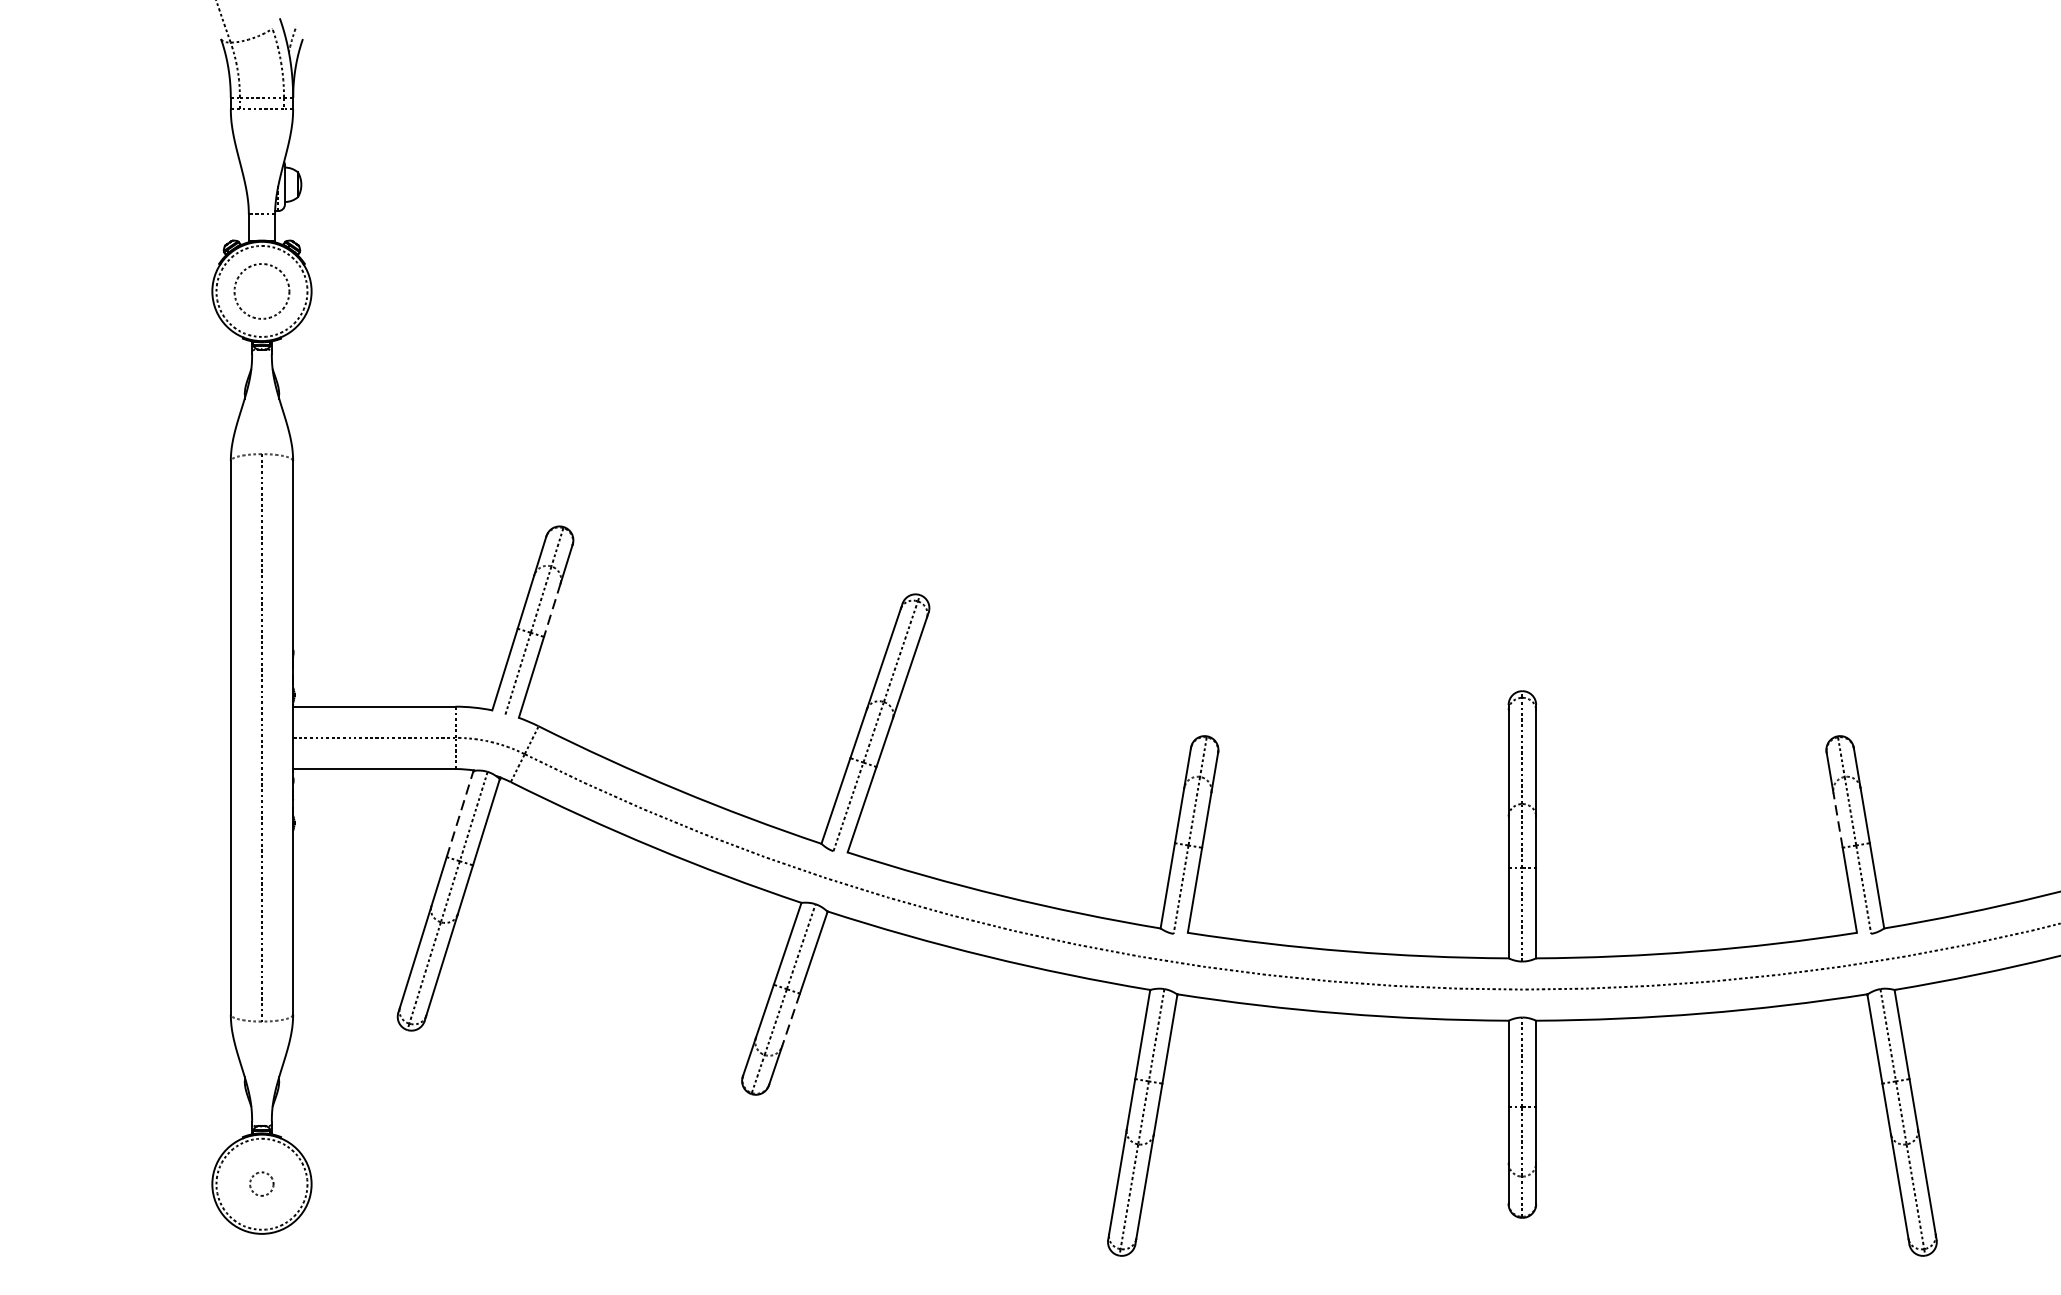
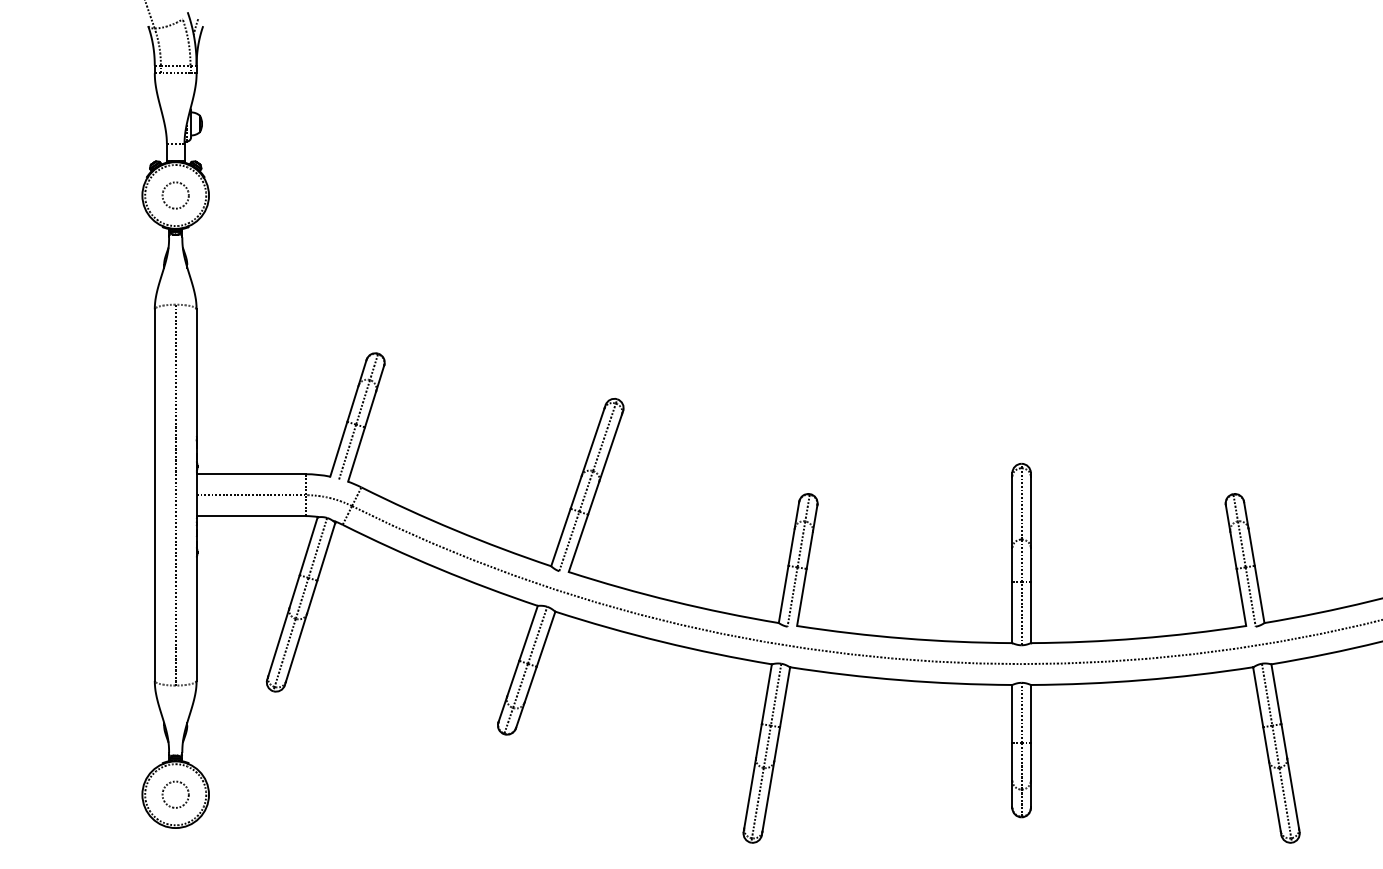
circle: (261, 291) -> (175, 195), size x0.71
line: (552, 610) -> (370, 409), dashed -> solid
line: (459, 812) -> (308, 545), dashed -> solid
line: (1838, 820) -> (1233, 550), dashed -> solid
line: (790, 1020) -> (530, 684), dashed -> solid
circle: (261, 1183) -> (175, 794), size x1.67

